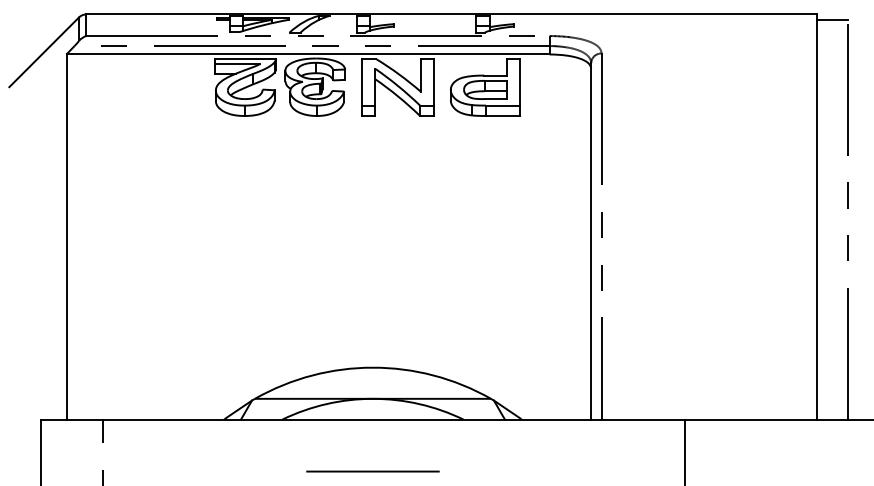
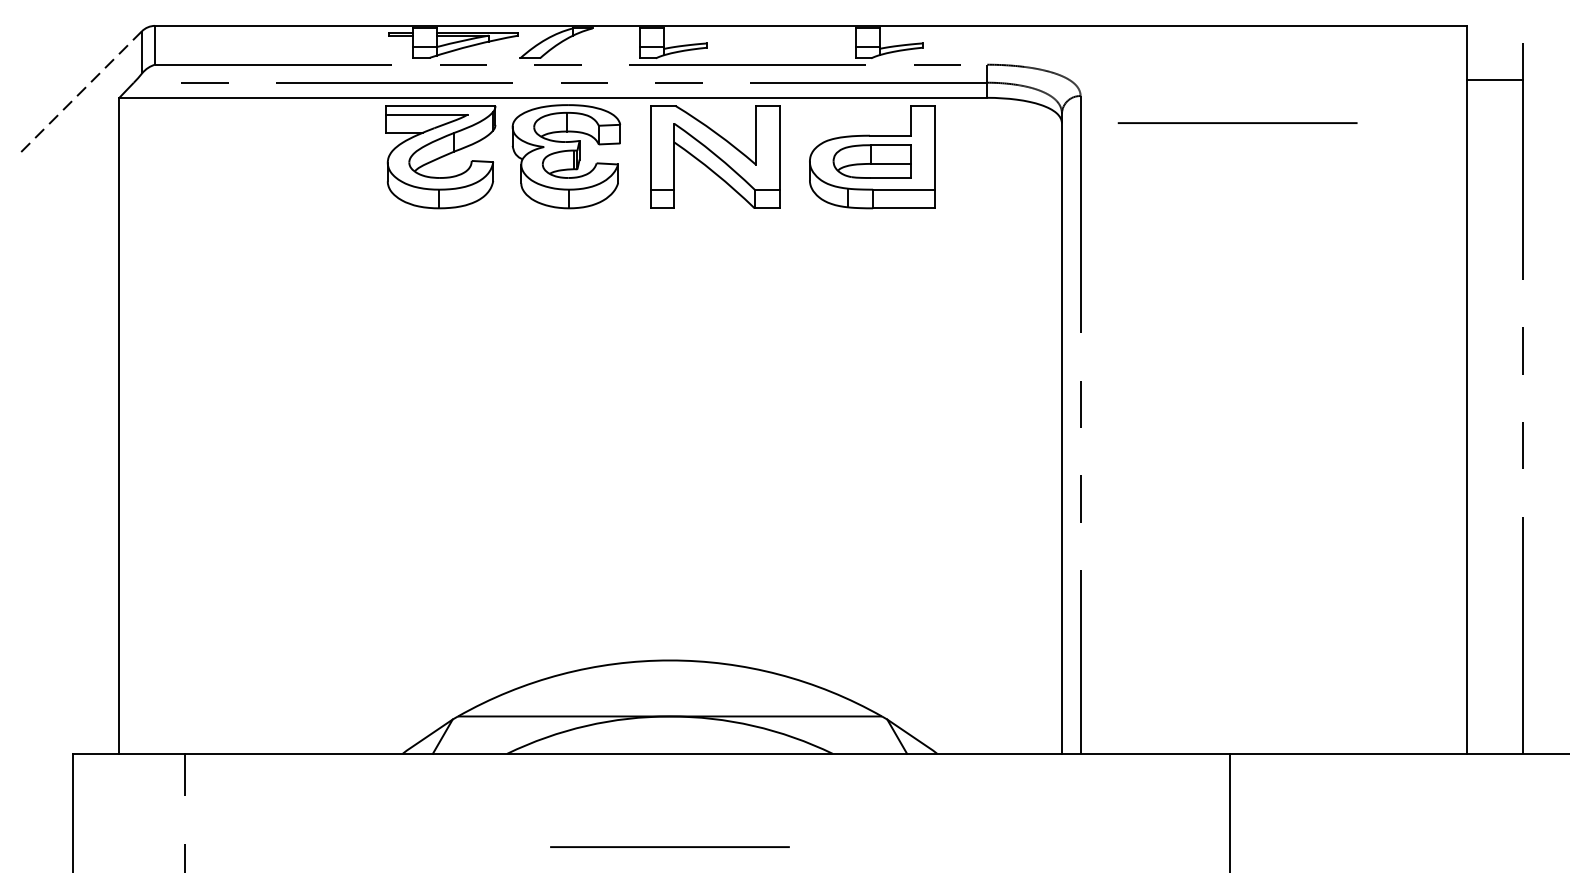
line: (831, 19) -> (1493, 79), moved
line: (43, 52) -> (78, 94), solid -> dashed
line: (688, 68) -> (1236, 123), added

